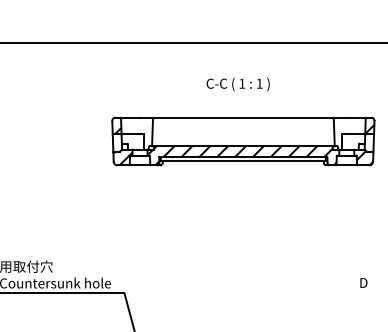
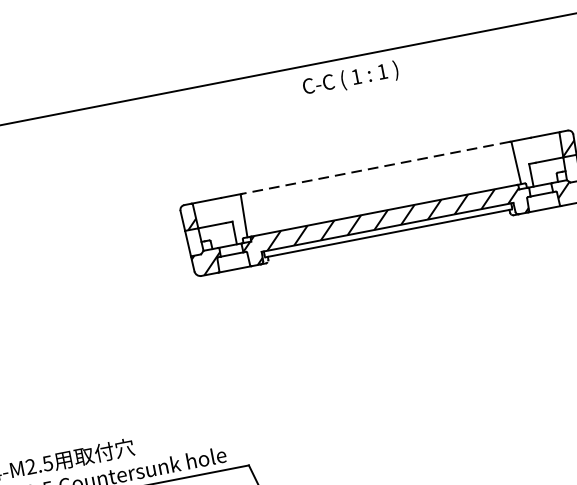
text: (237, 84) -> (349, 79), moved
line: (243, 117) -> (376, 167), solid -> dashed

